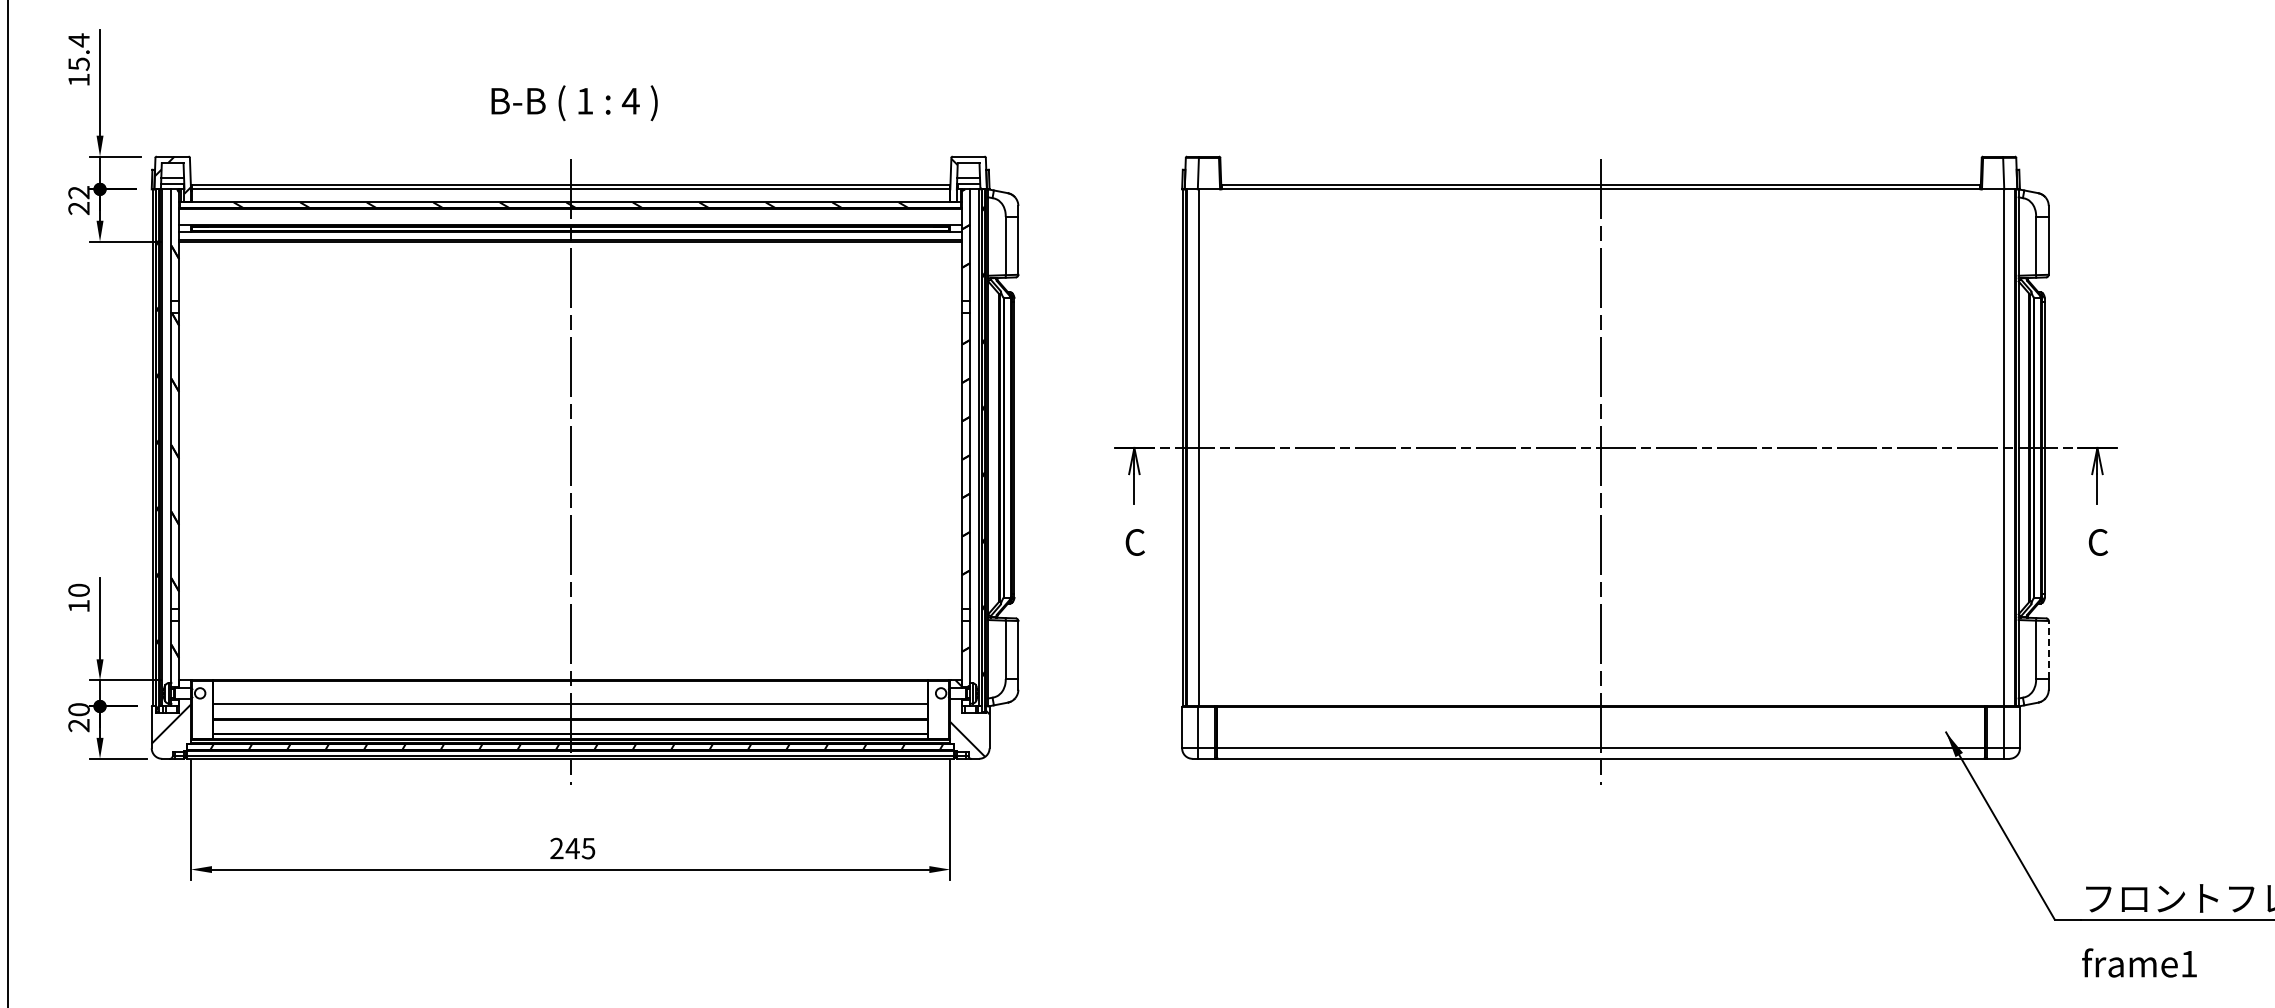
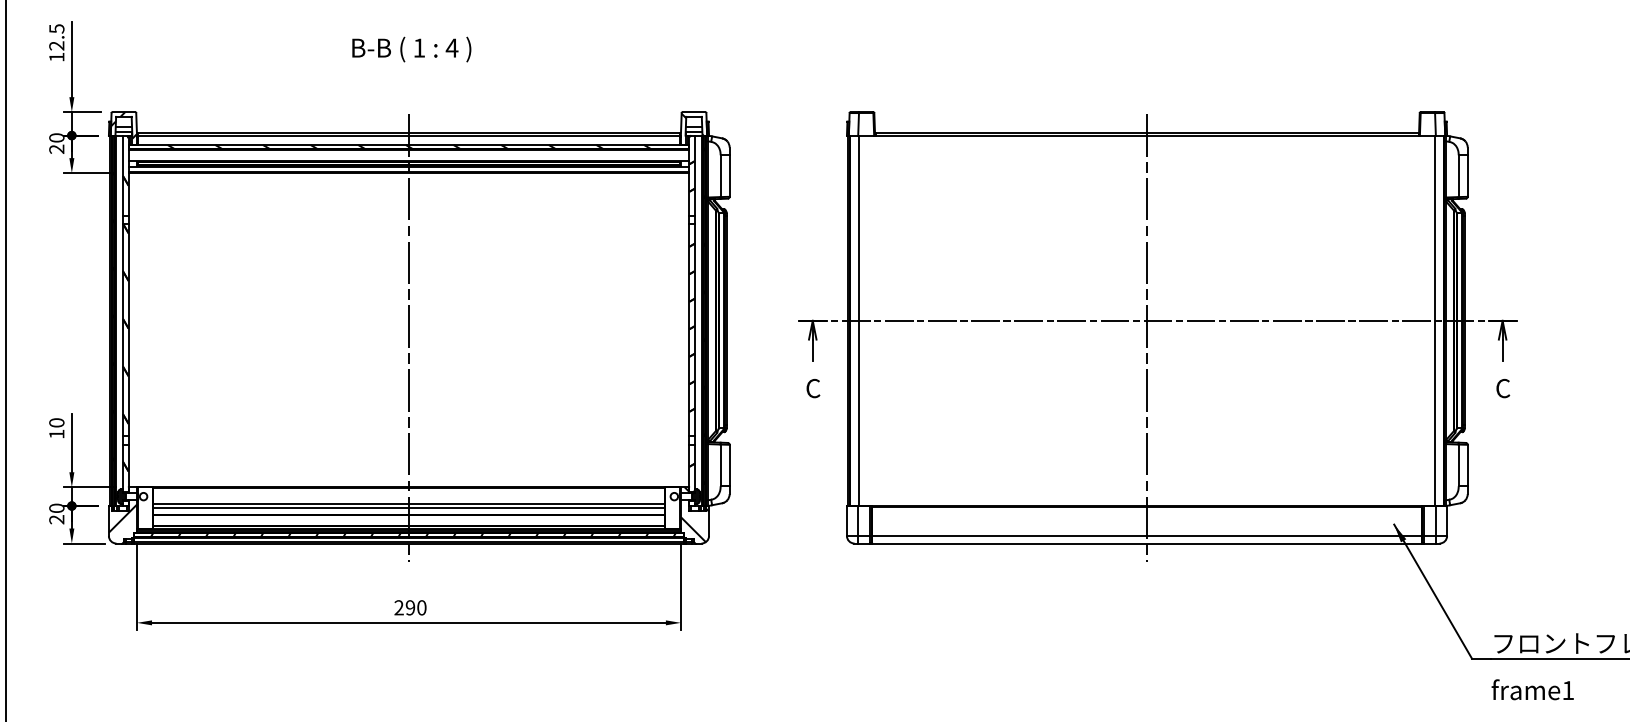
text: (78, 51) -> (56, 36), 15.4 -> 12.5
text: (574, 103) -> (411, 49), moved
text: (78, 192) -> (56, 137), 22 -> 20
line: (2048, 650) -> (1467, 465), dashed -> solid
line: (570, 709) -> (408, 508), added
text: (580, 848) -> (416, 607), 245 -> 290

